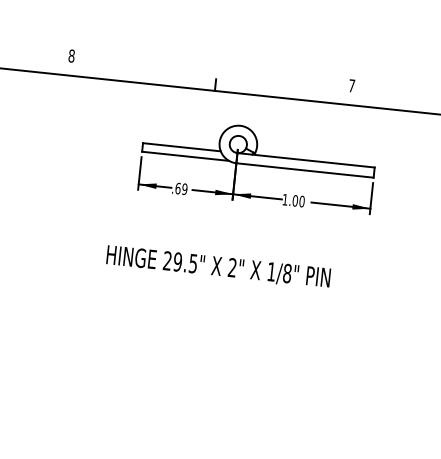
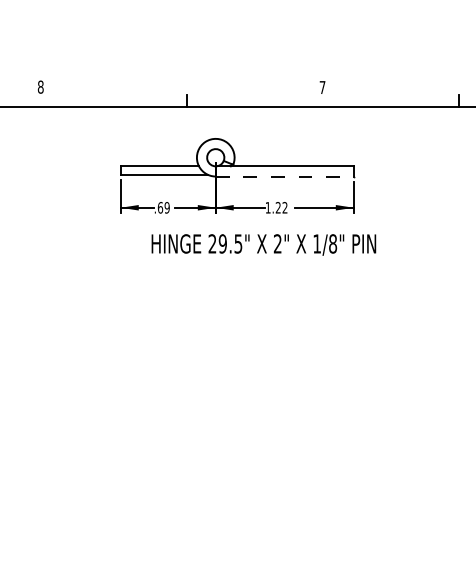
line: (304, 170) -> (284, 176), solid -> dashed
text: (298, 200) -> (281, 207), 1.00 -> 1.22
text: (218, 266) -> (263, 244), moved

